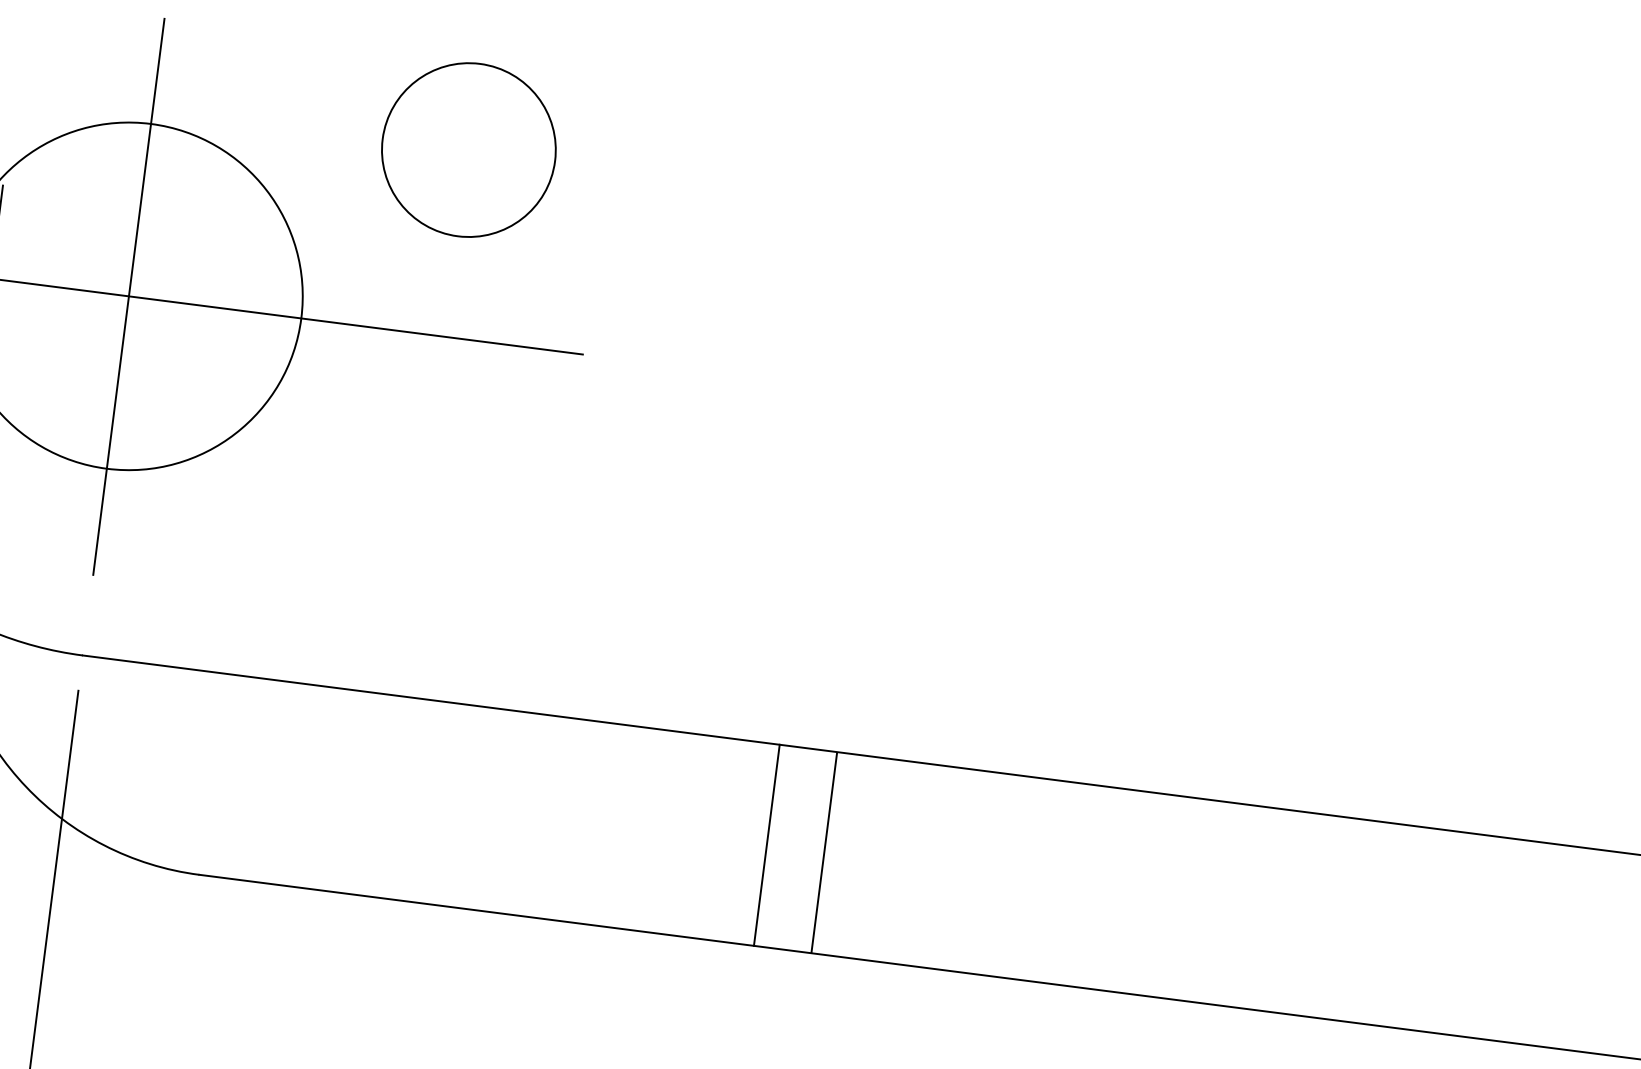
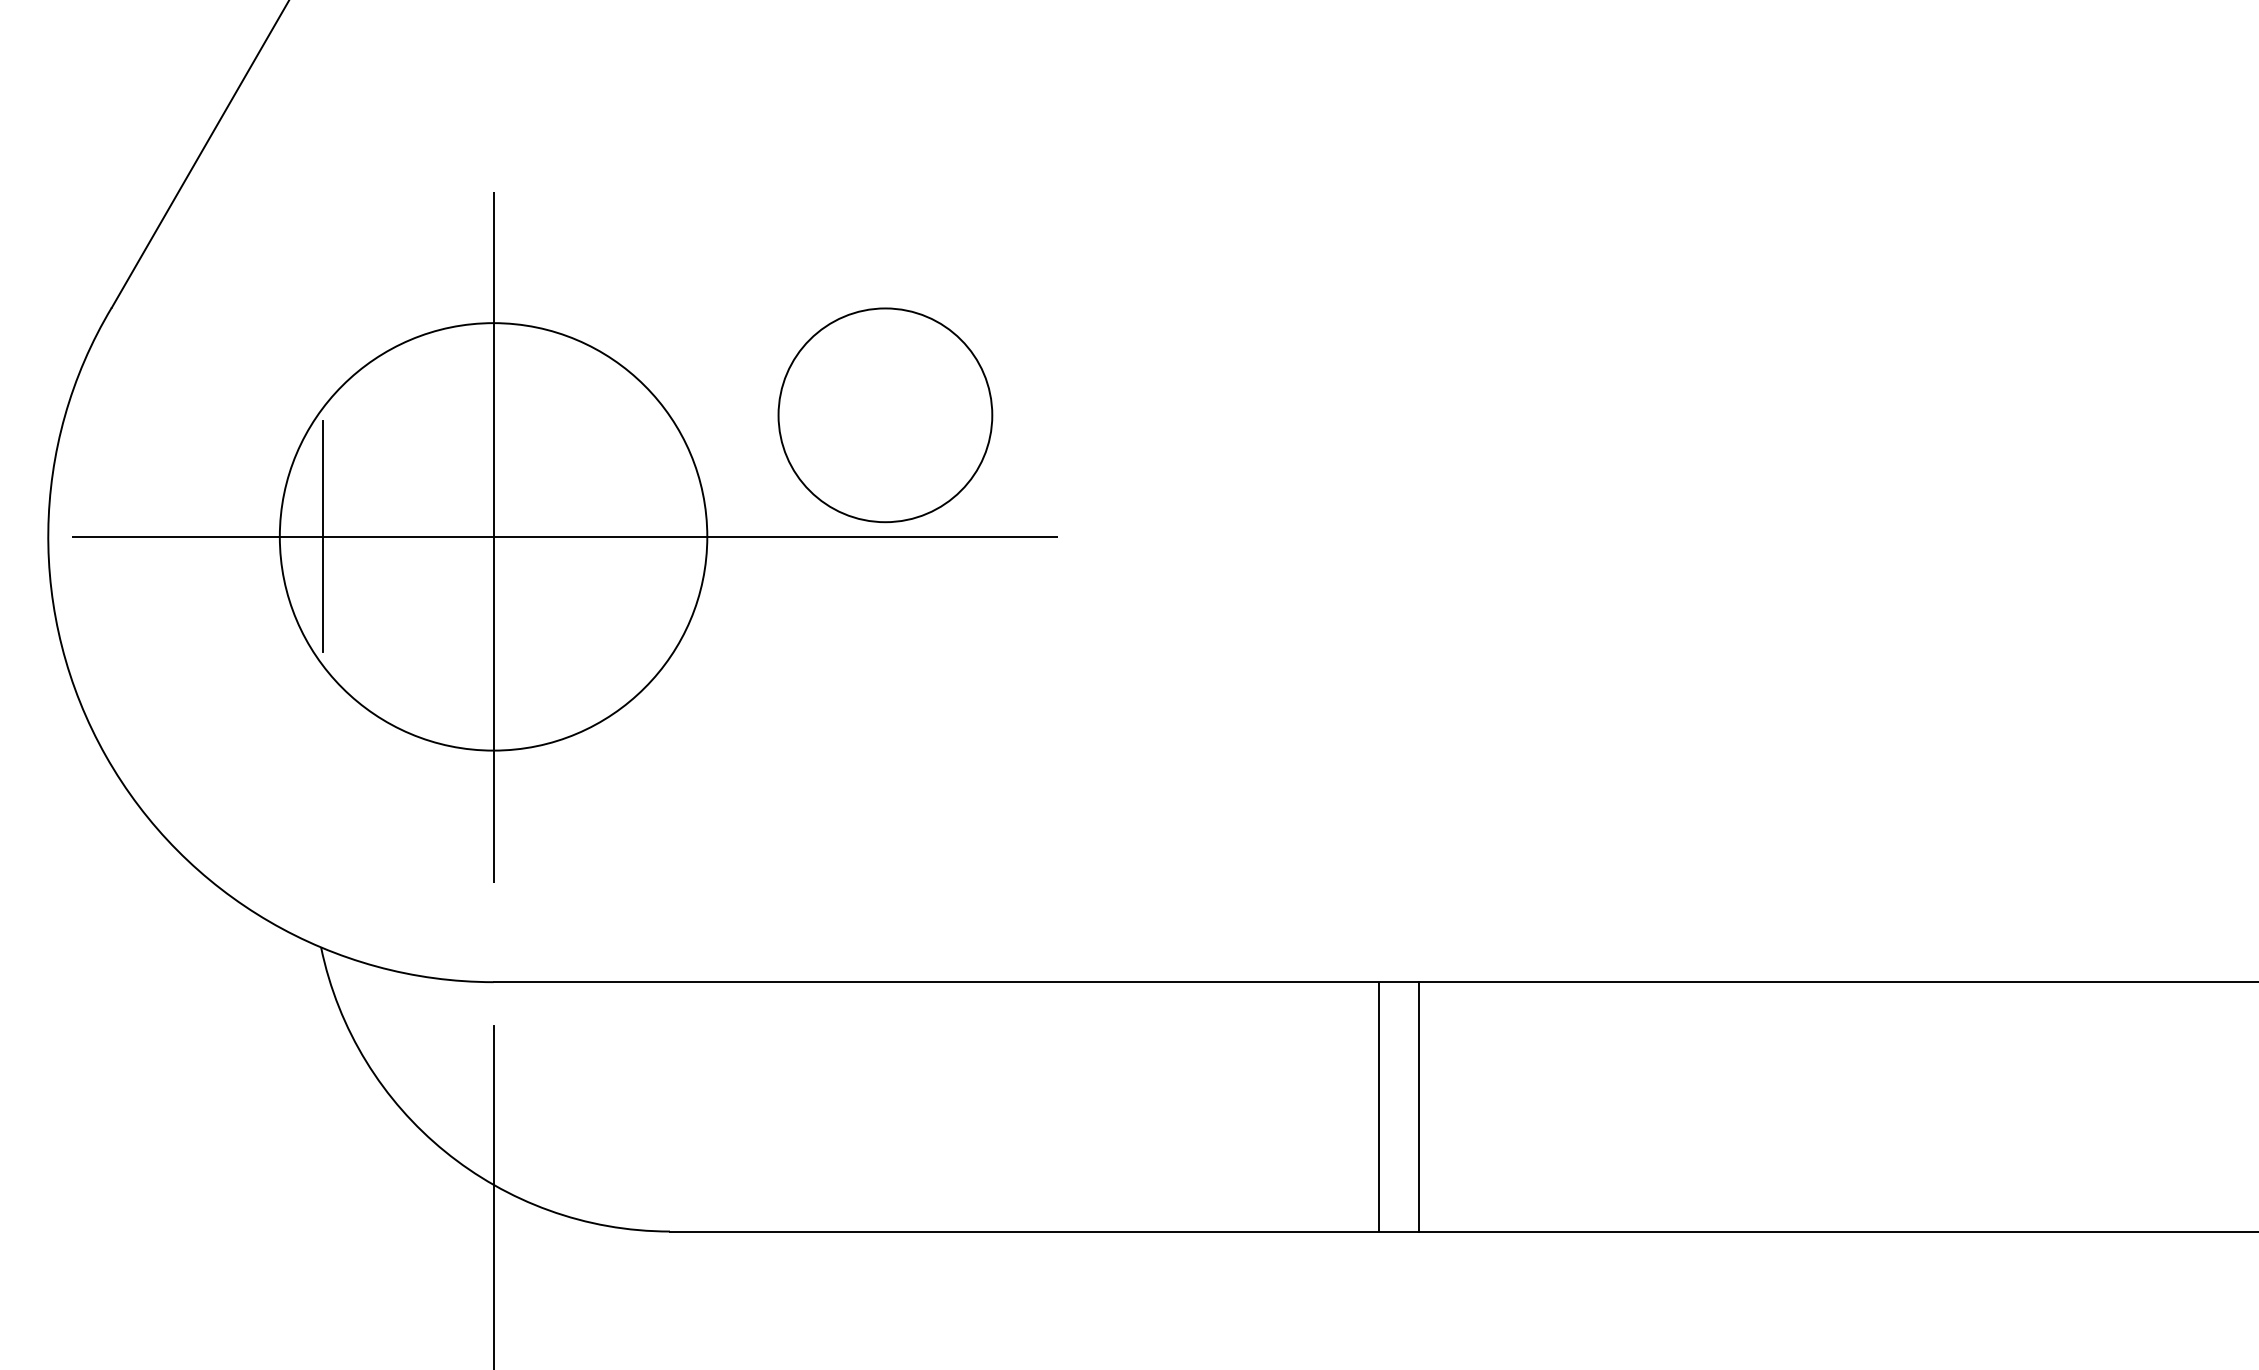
circle: (468, 150) -> (885, 415), moved
line: (766, 845) -> (1418, 1106), moved
line: (824, 852) -> (1378, 1106), moved

